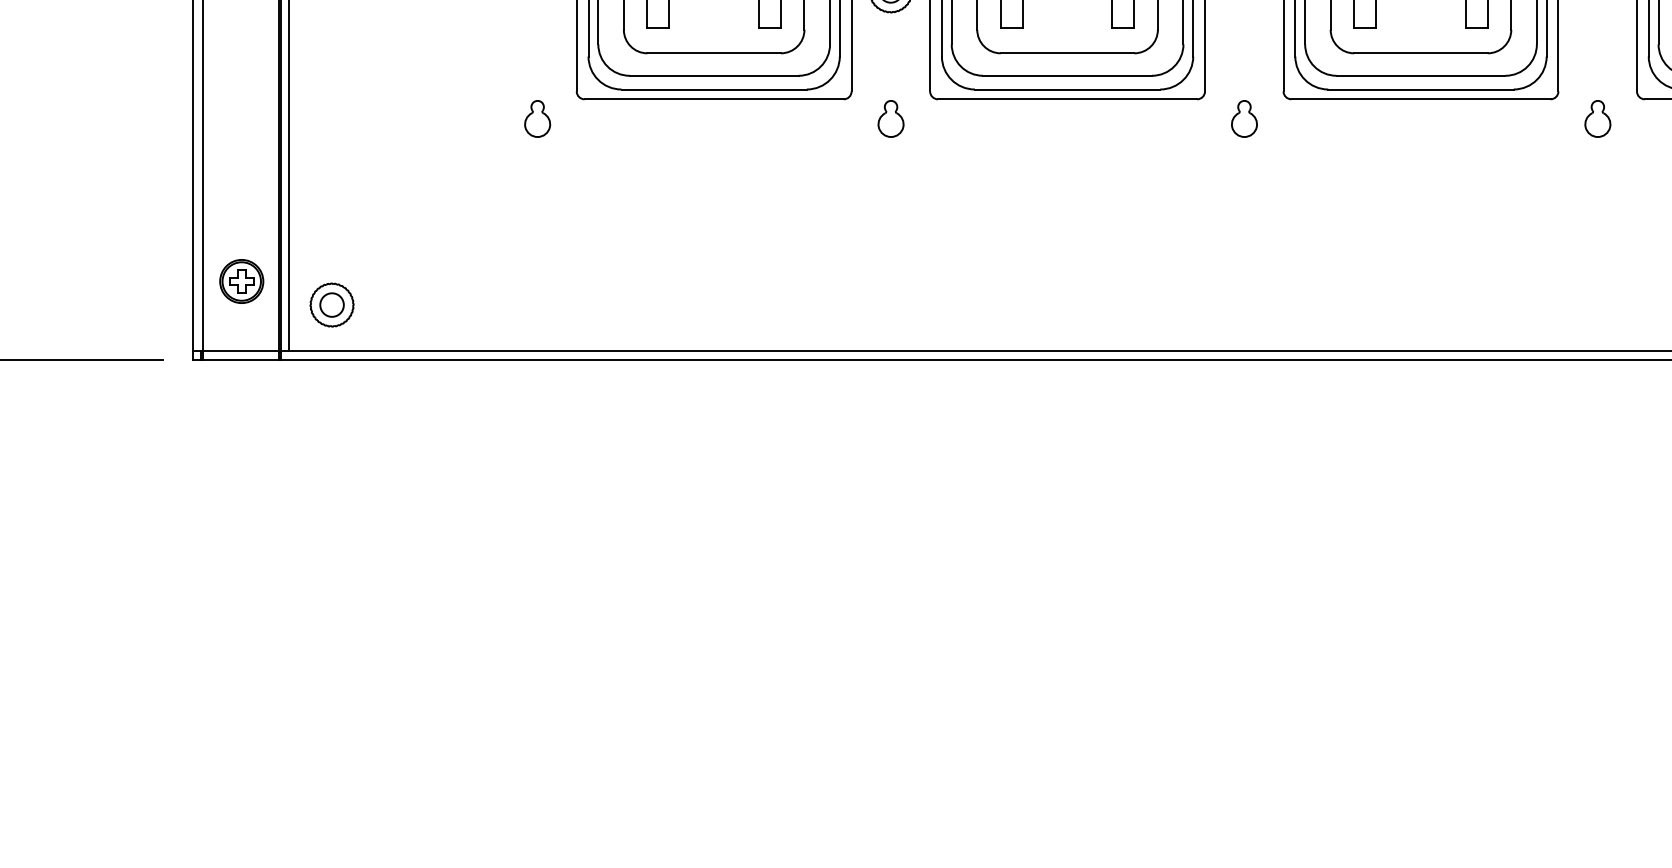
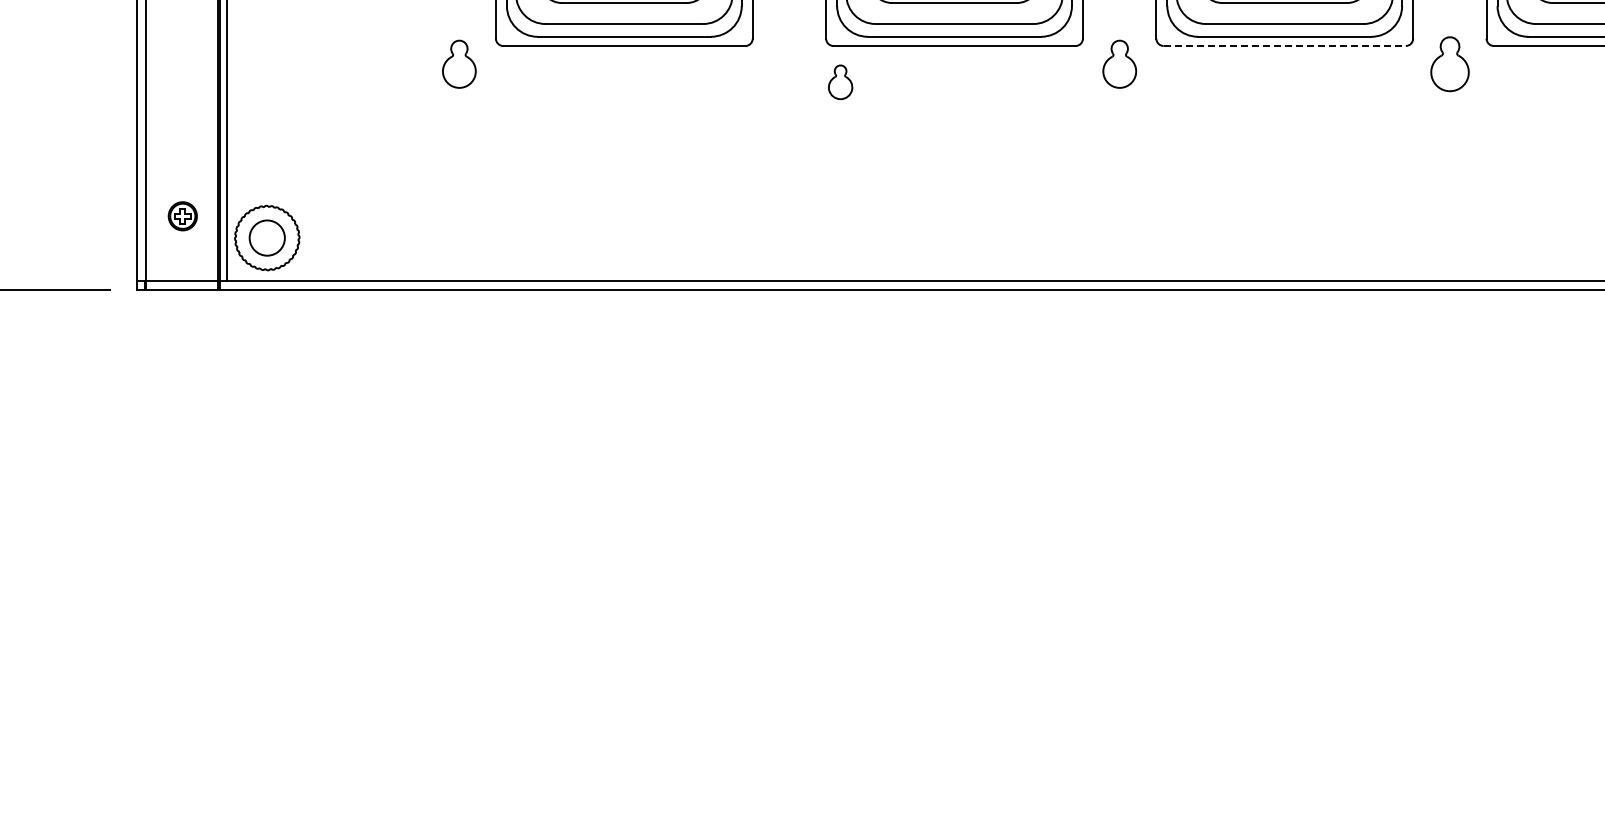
line: (1421, 98) -> (1285, 45), solid -> dashed
part: (537, 119) -> (459, 64), size x1.4
part: (890, 119) -> (840, 82), moved
part: (1244, 119) -> (1119, 64), size x1.4
part: (1597, 119) -> (1449, 64), size x1.6
part: (241, 281) -> (182, 216), size x0.7
part: (332, 305) -> (267, 238), size x1.6

